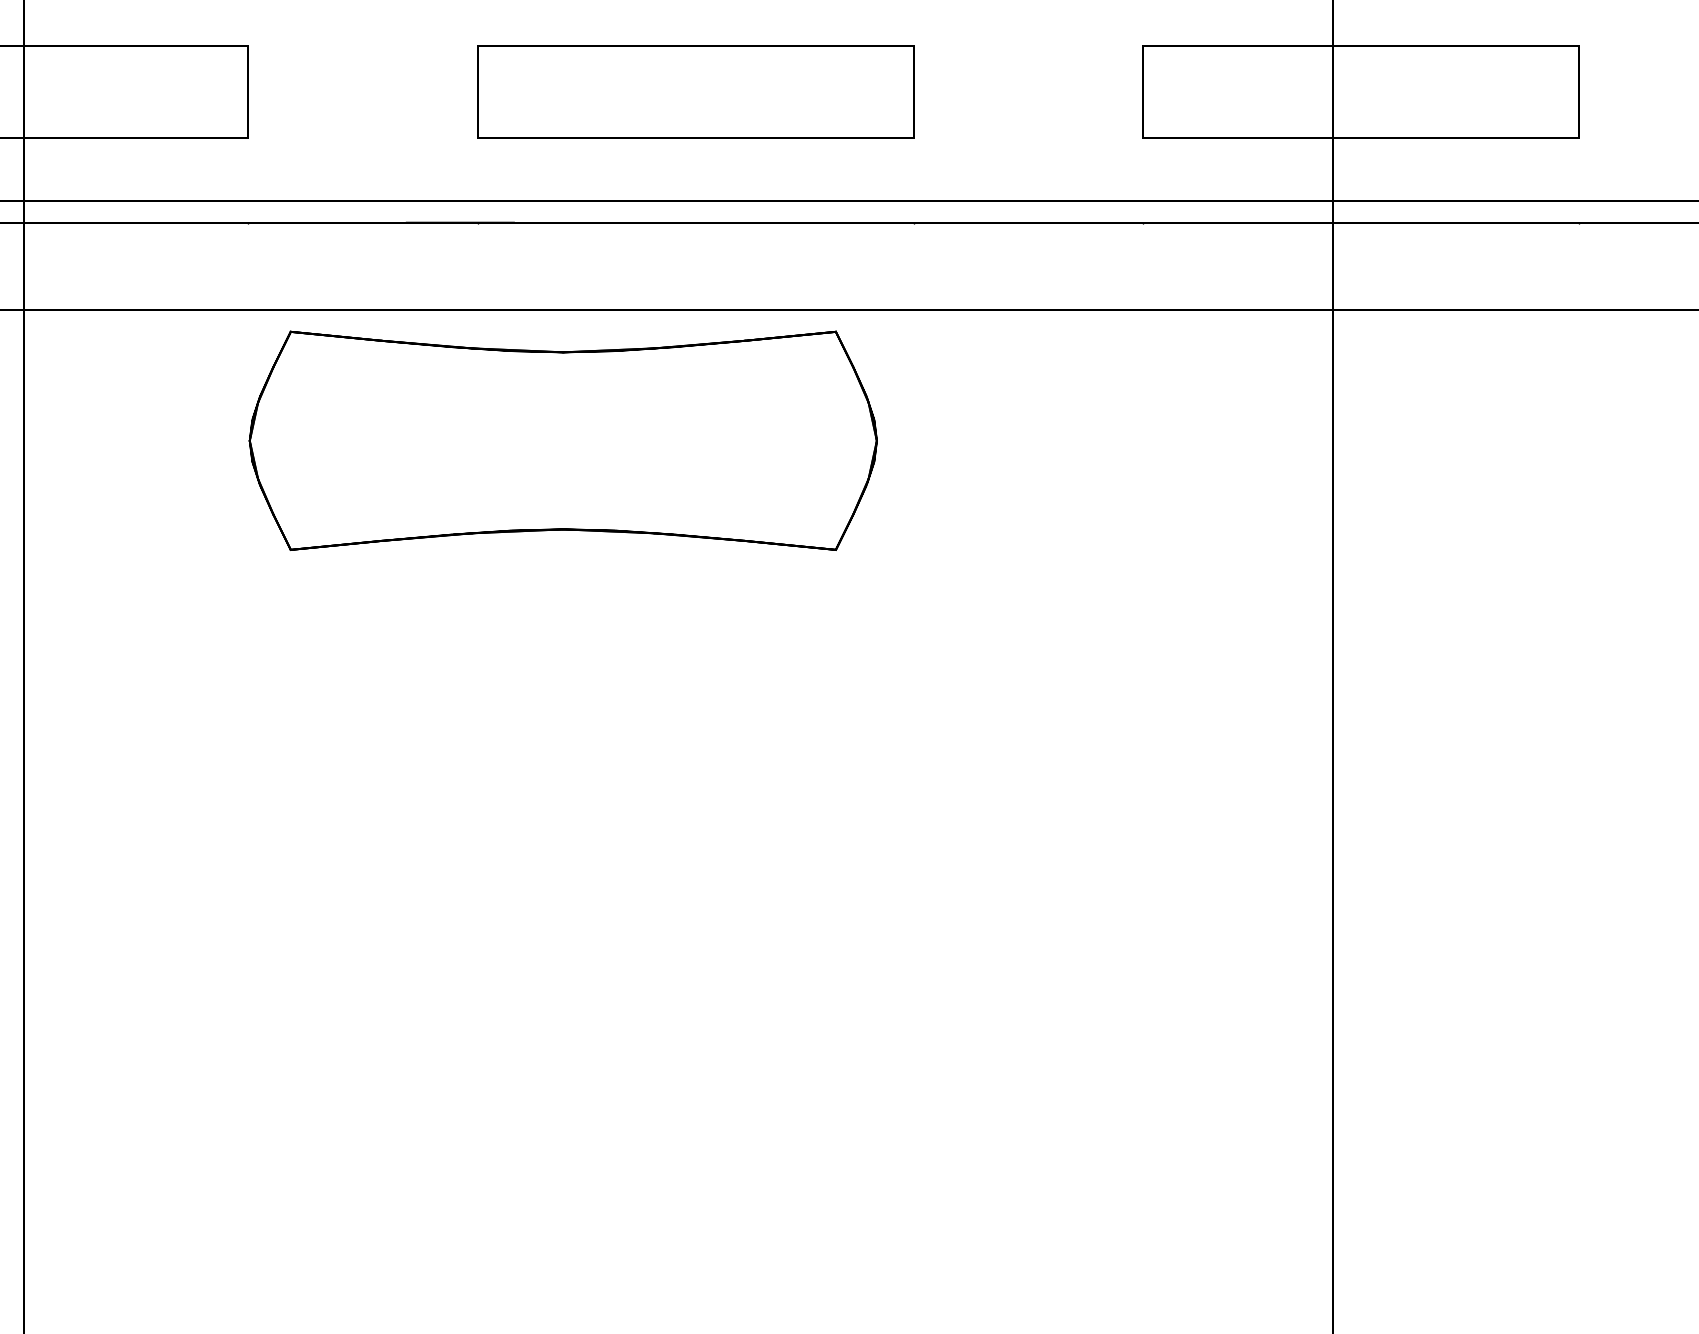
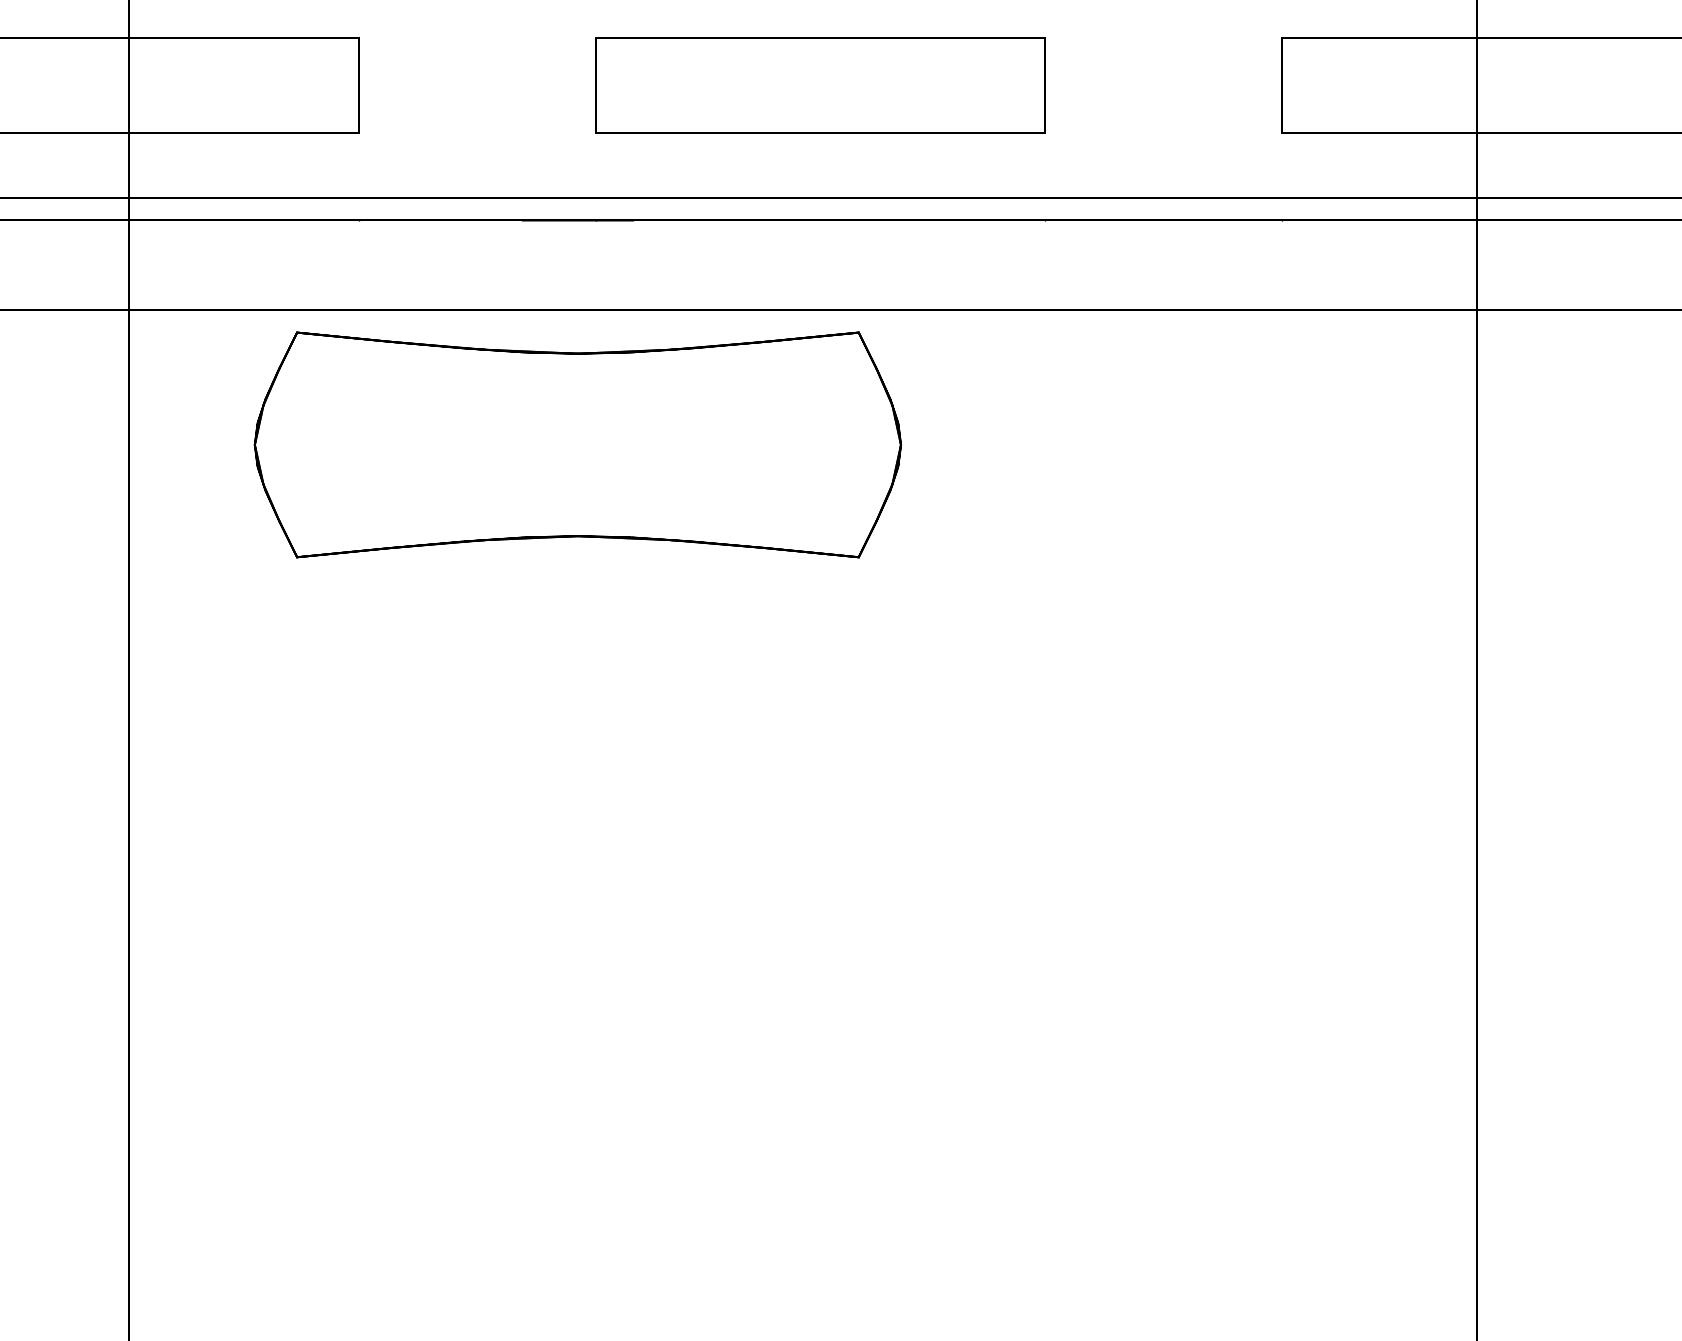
part: (562, 440) -> (577, 444), moved

